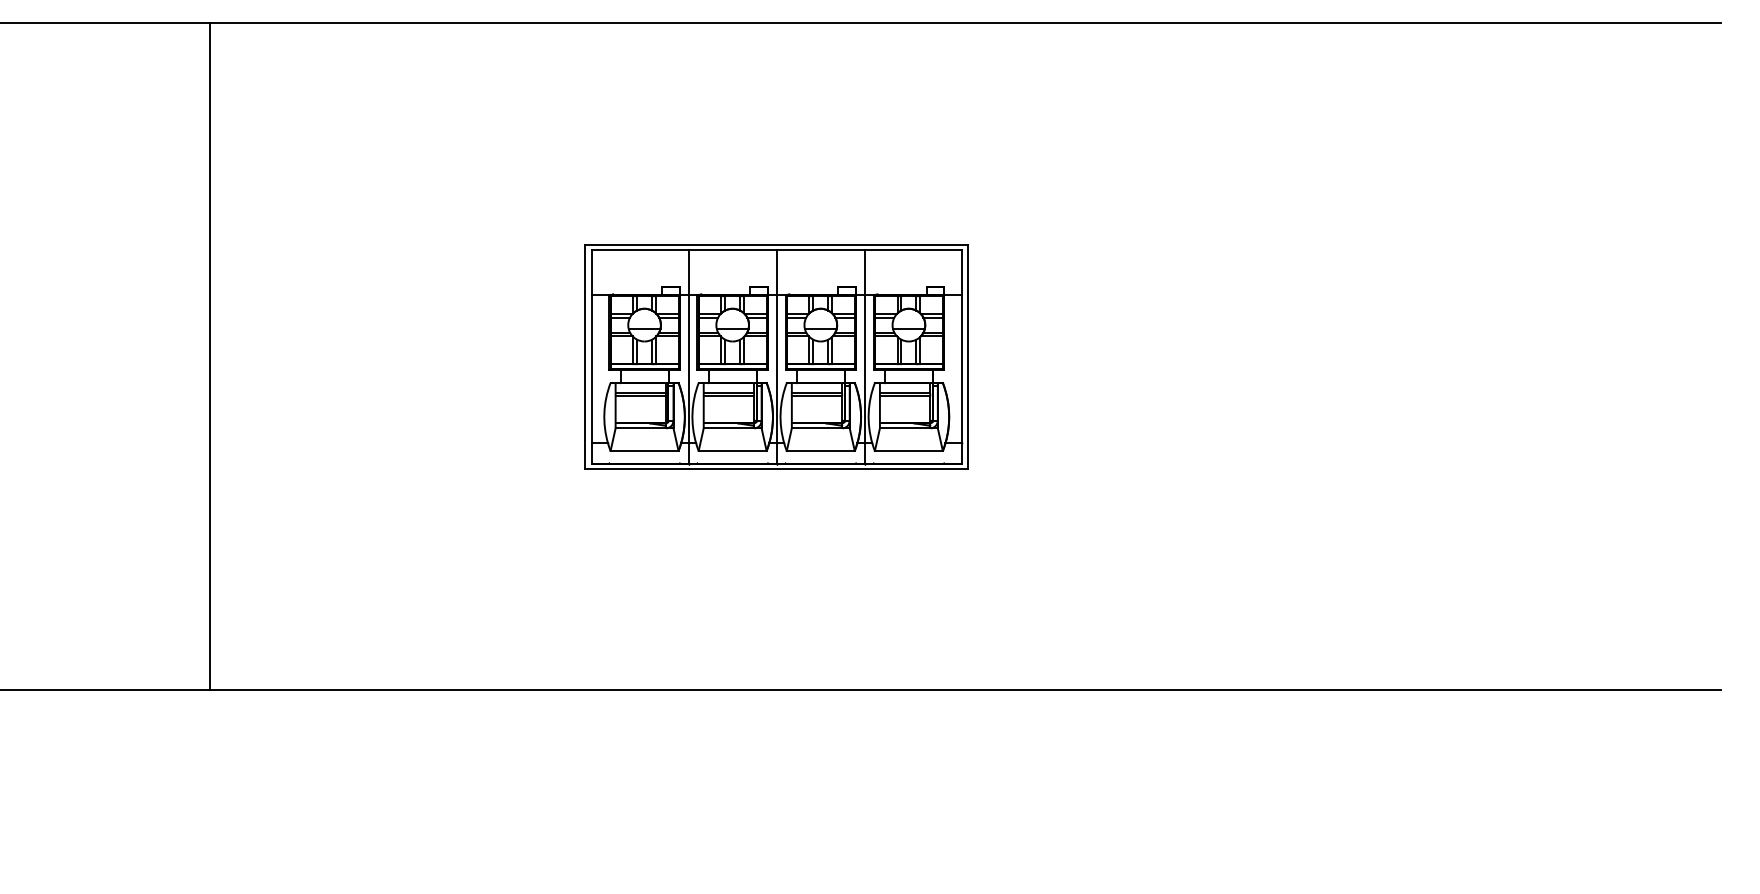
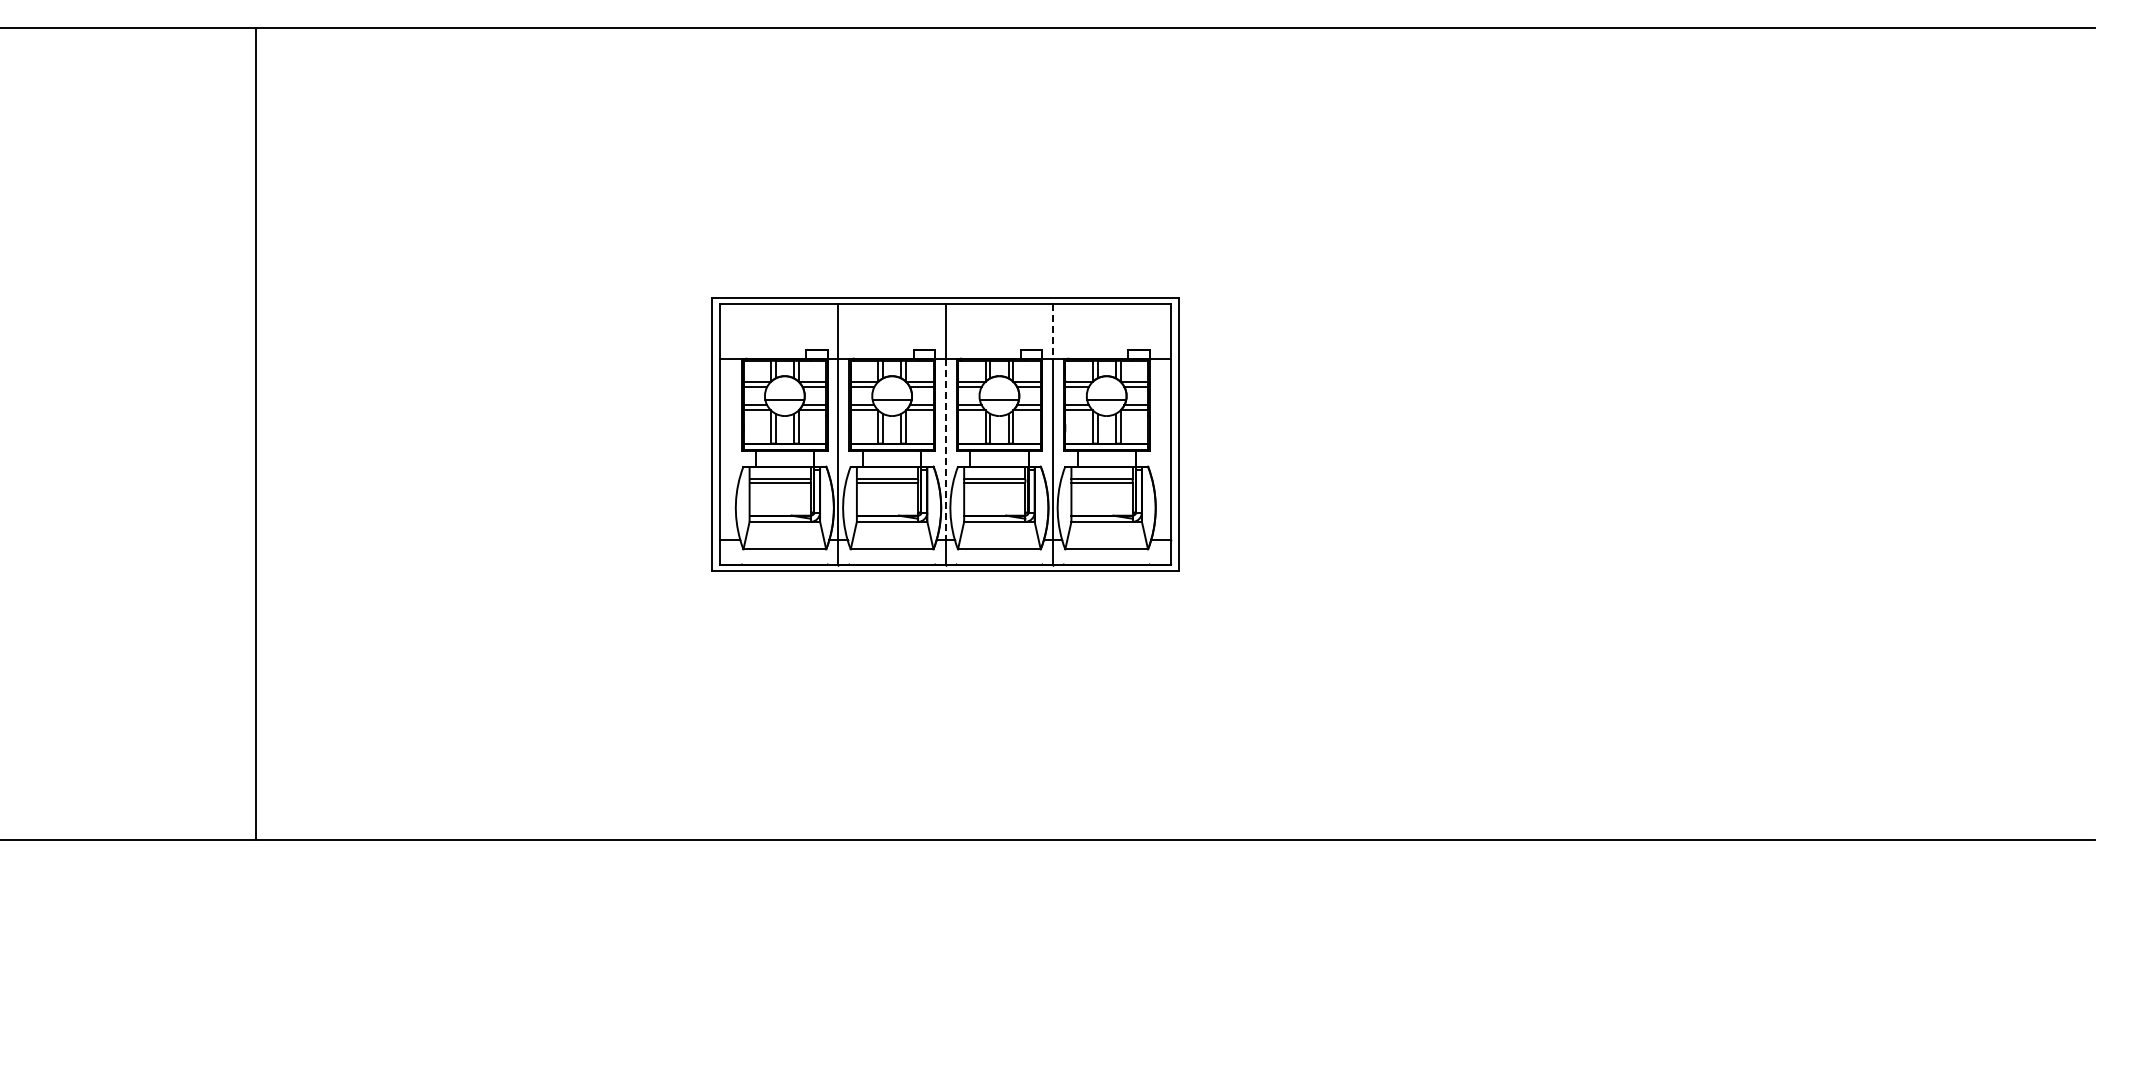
line: (864, 272) -> (1052, 331), solid -> dashed
line: (776, 369) -> (945, 450), solid -> dashed

